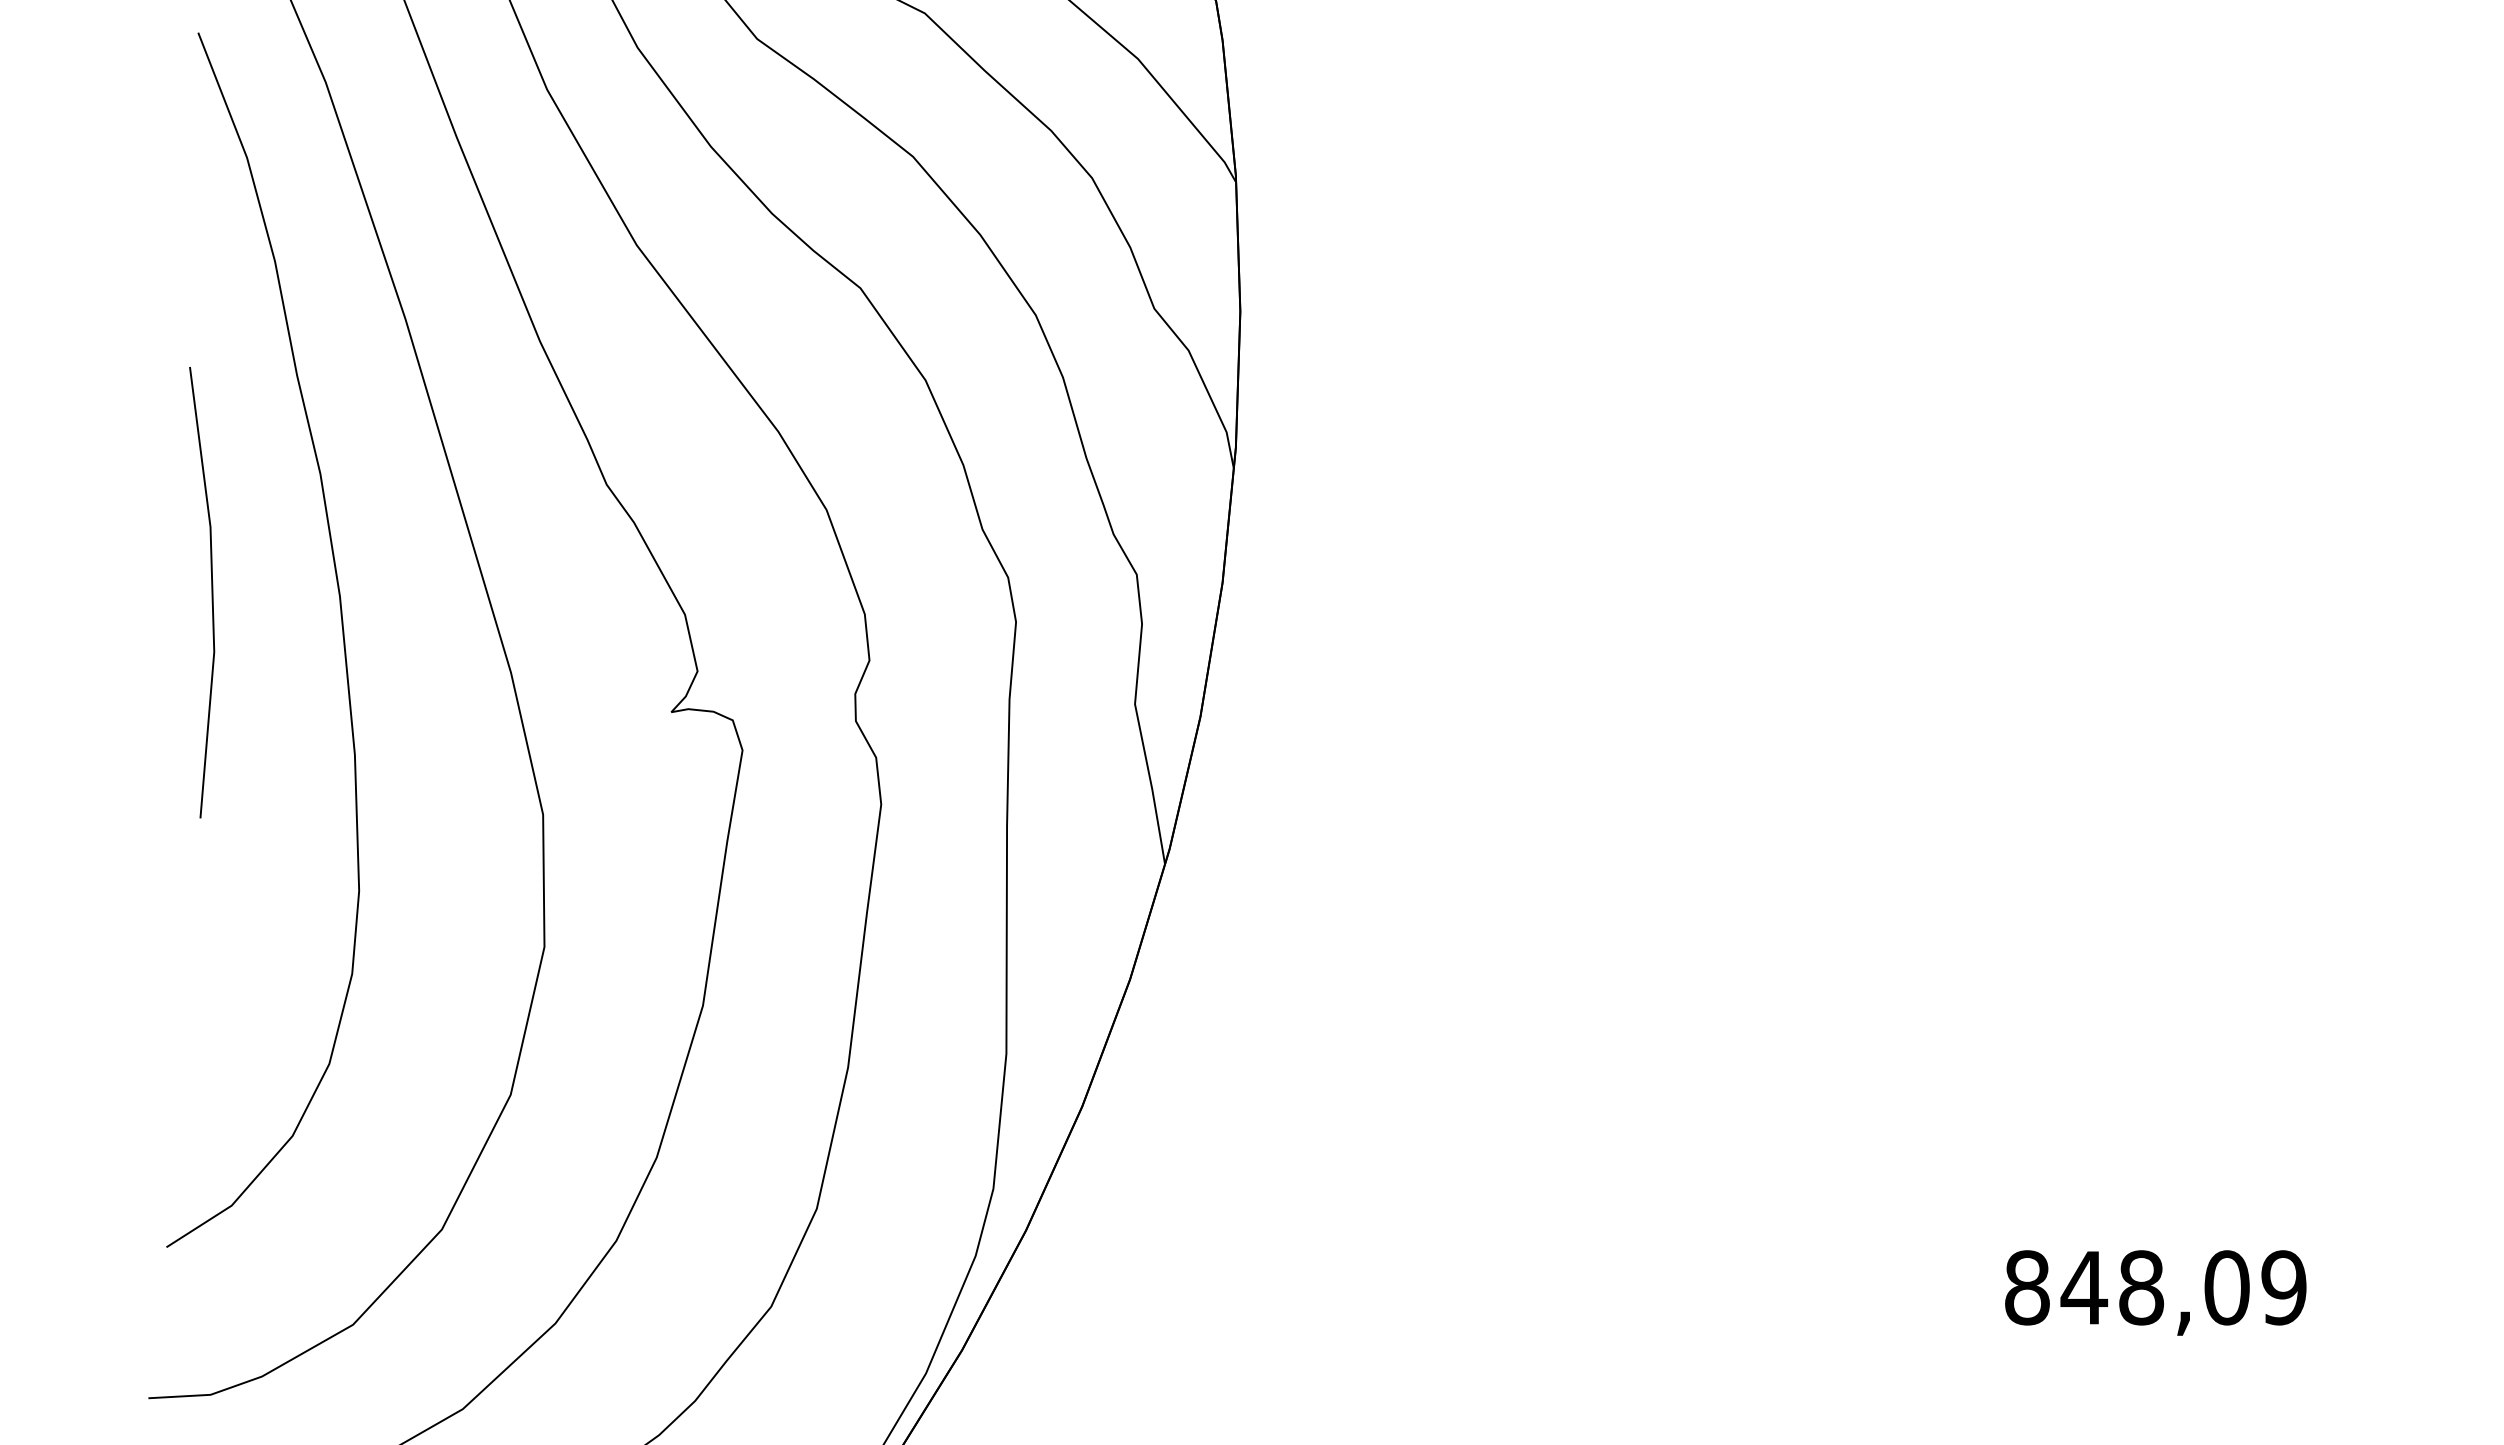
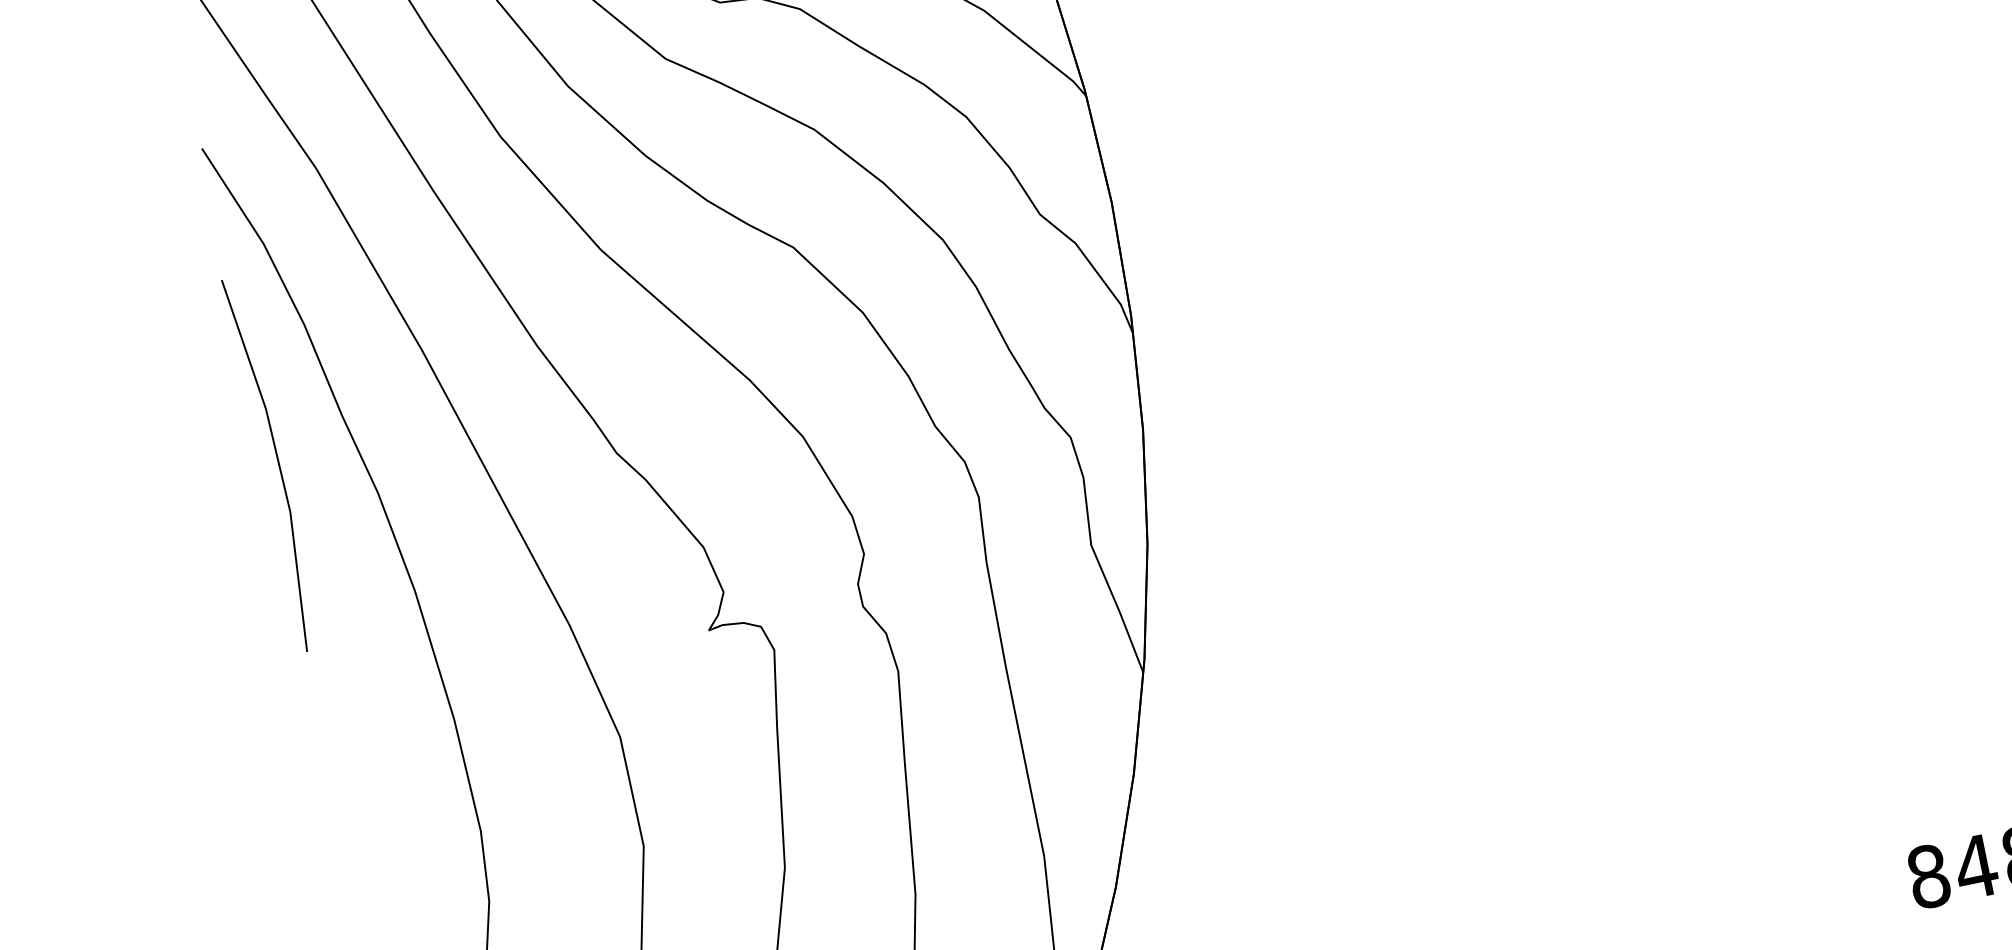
line: (211, 592) -> (277, 463), moved

